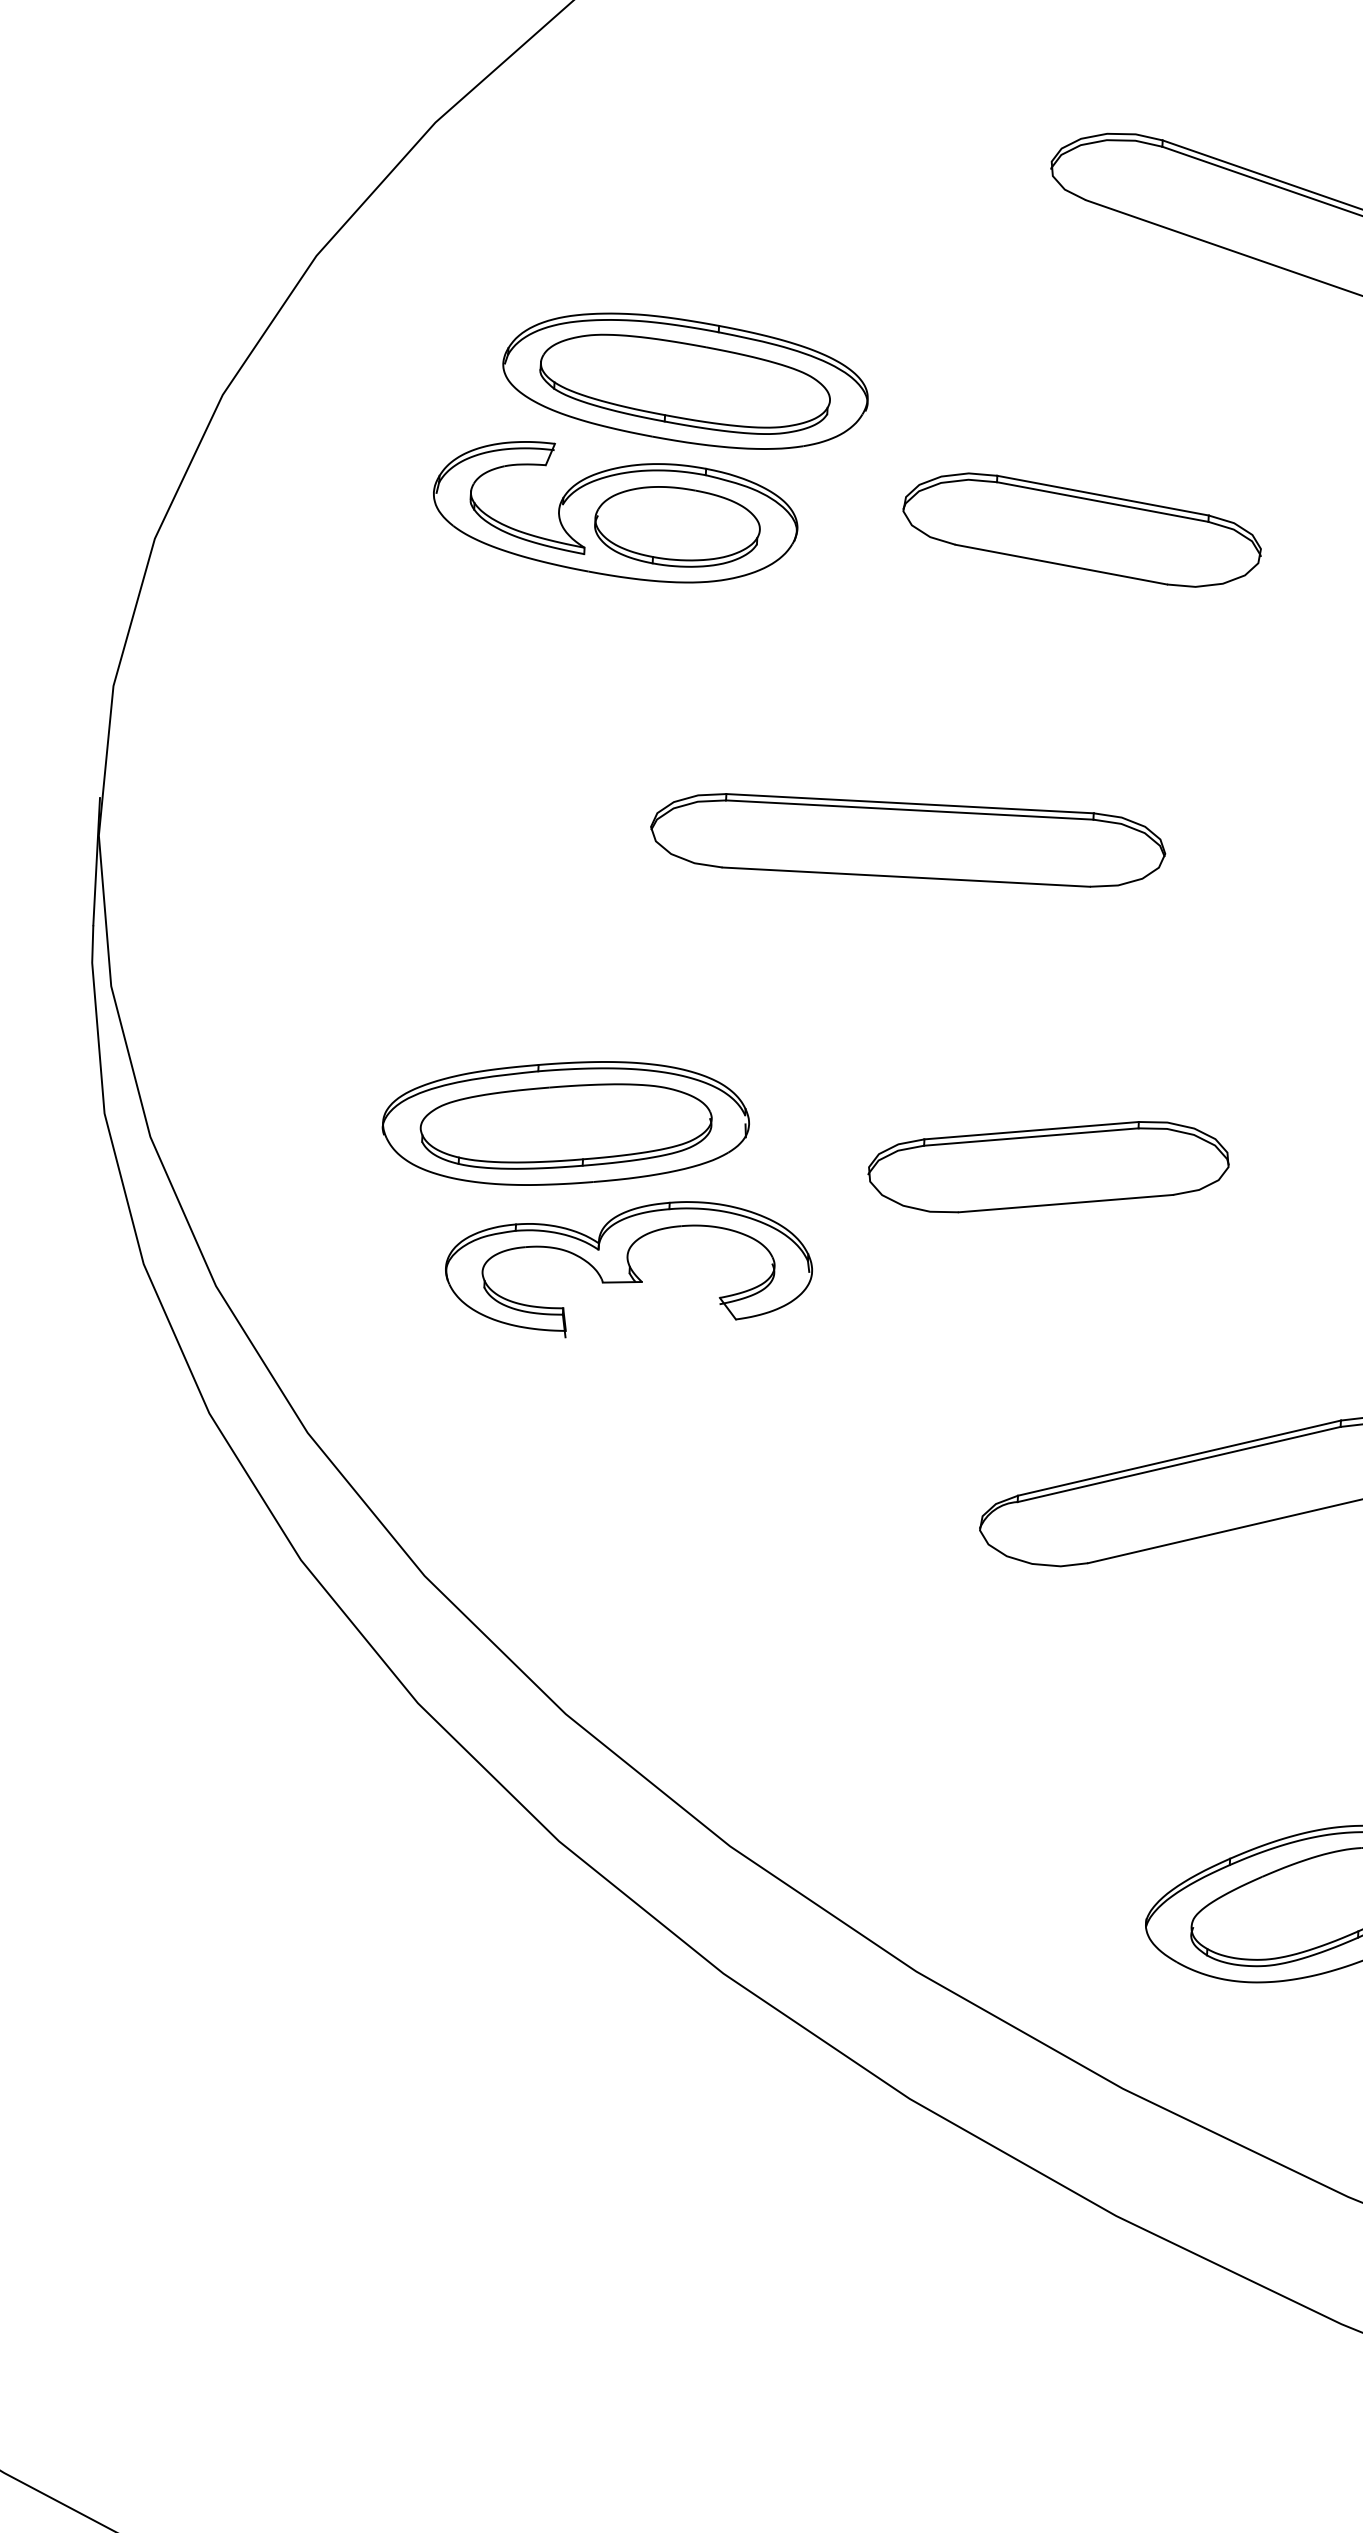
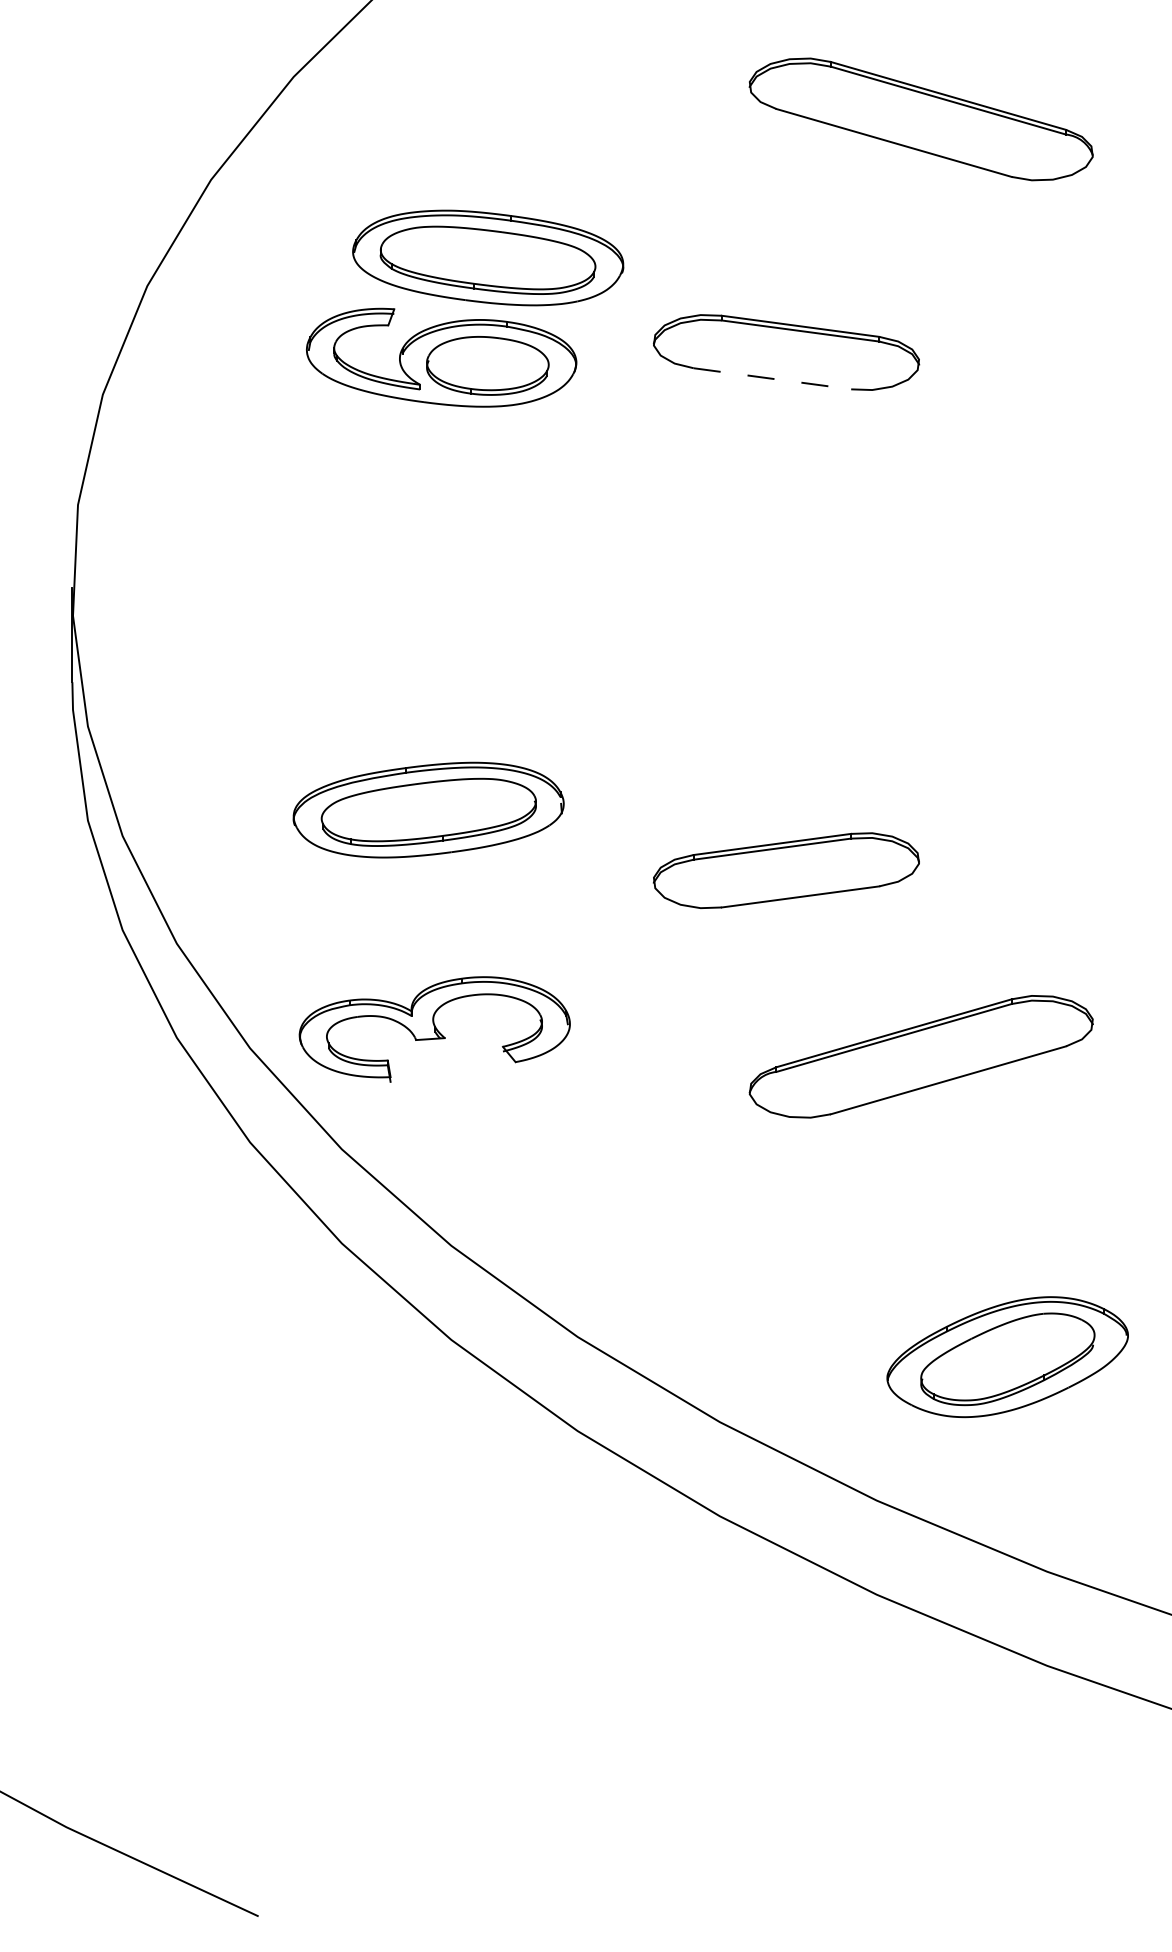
line: (1061, 564) -> (772, 378), solid -> dashed
part: (908, 840) -> (670, 588), removed
part: (1048, 1166) -> (786, 870), moved
part: (628, 1269) -> (434, 1029), moved

